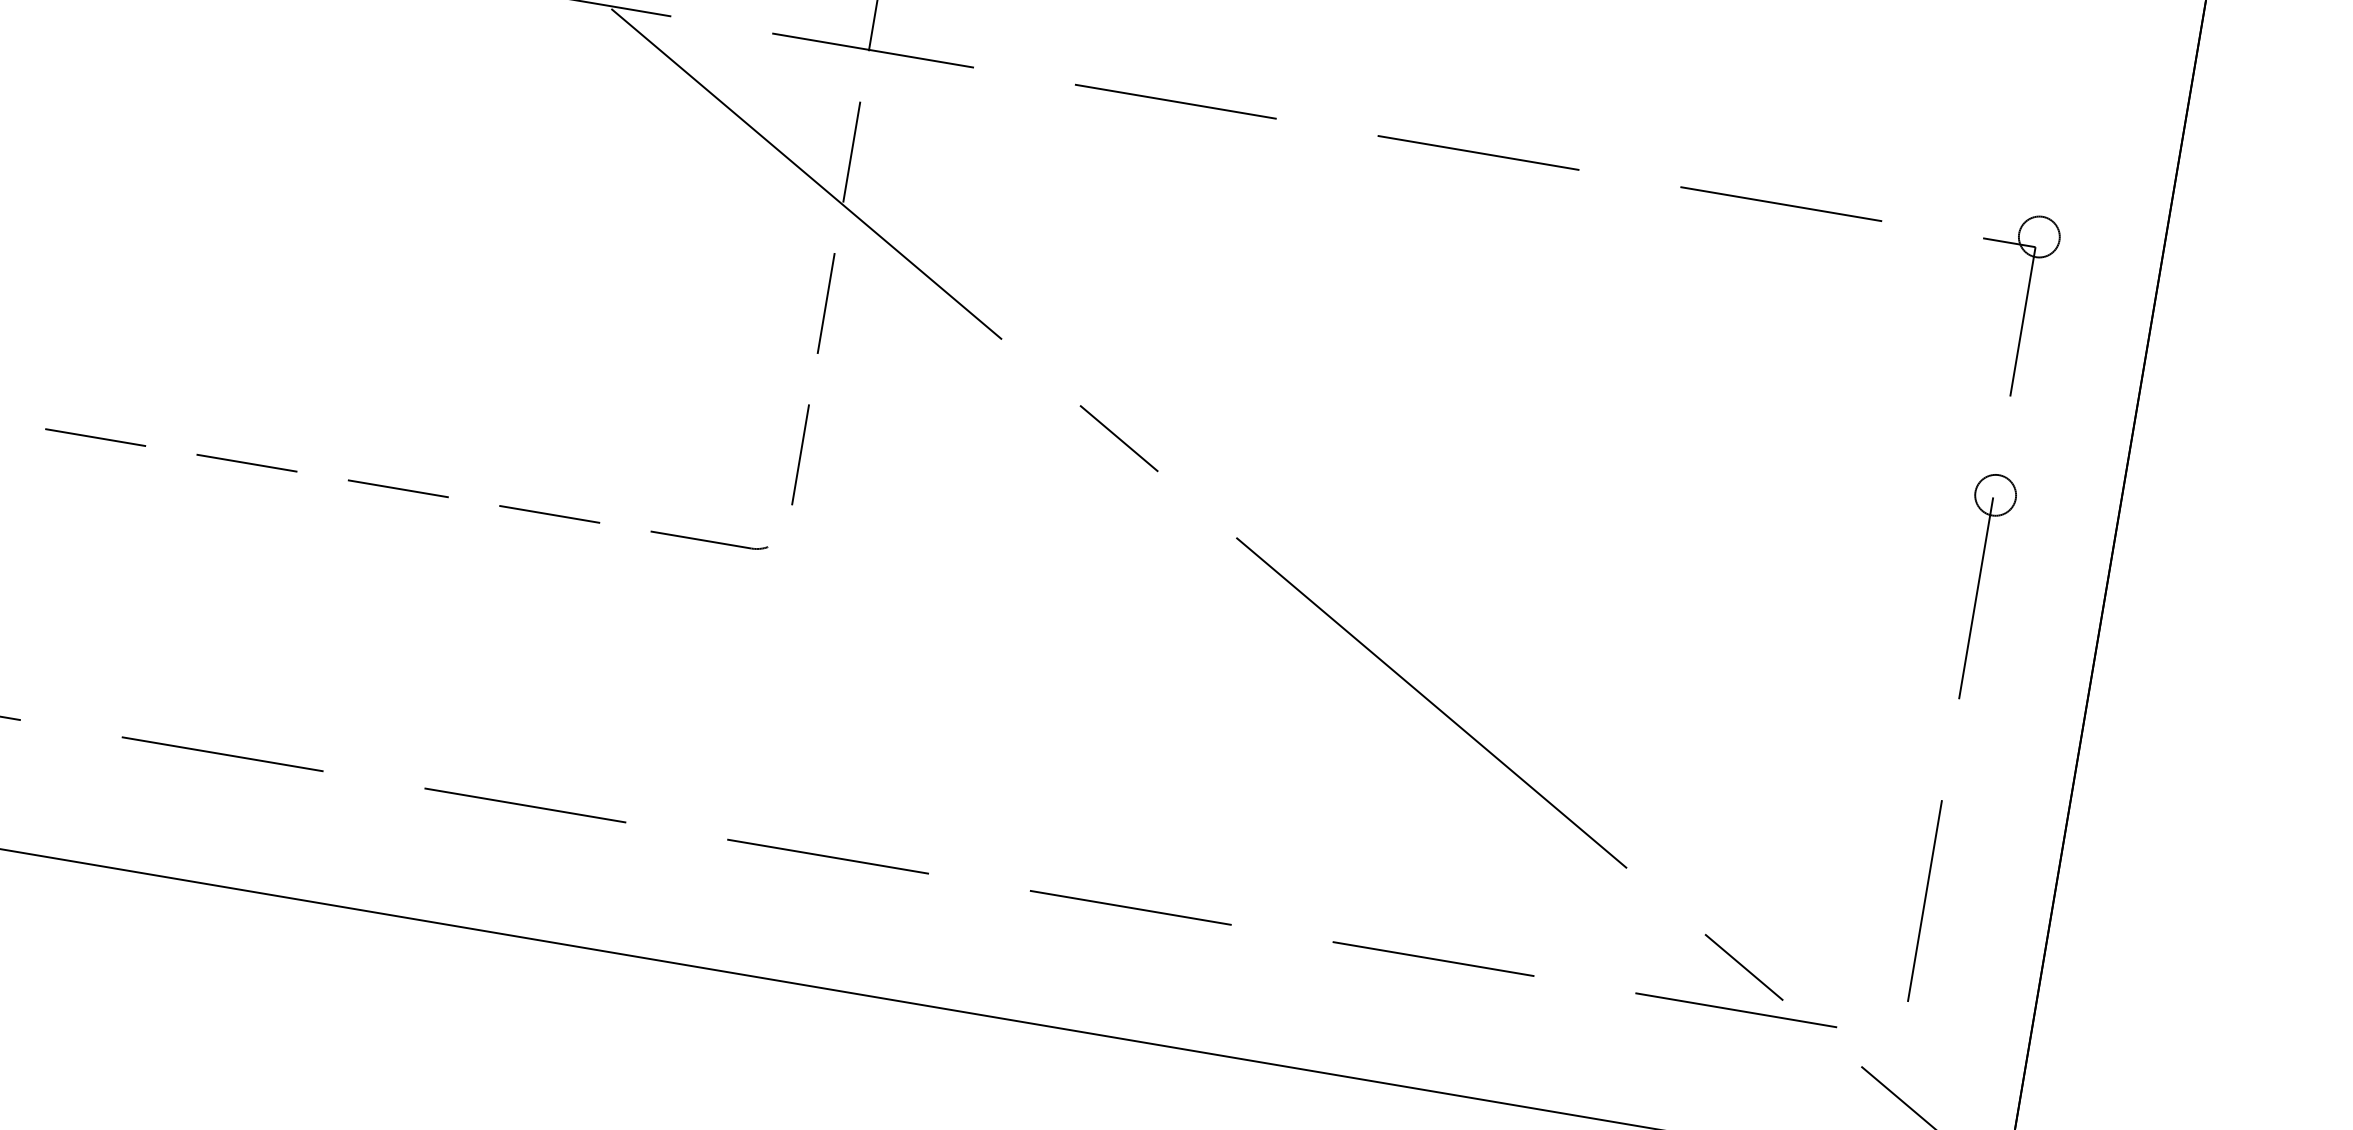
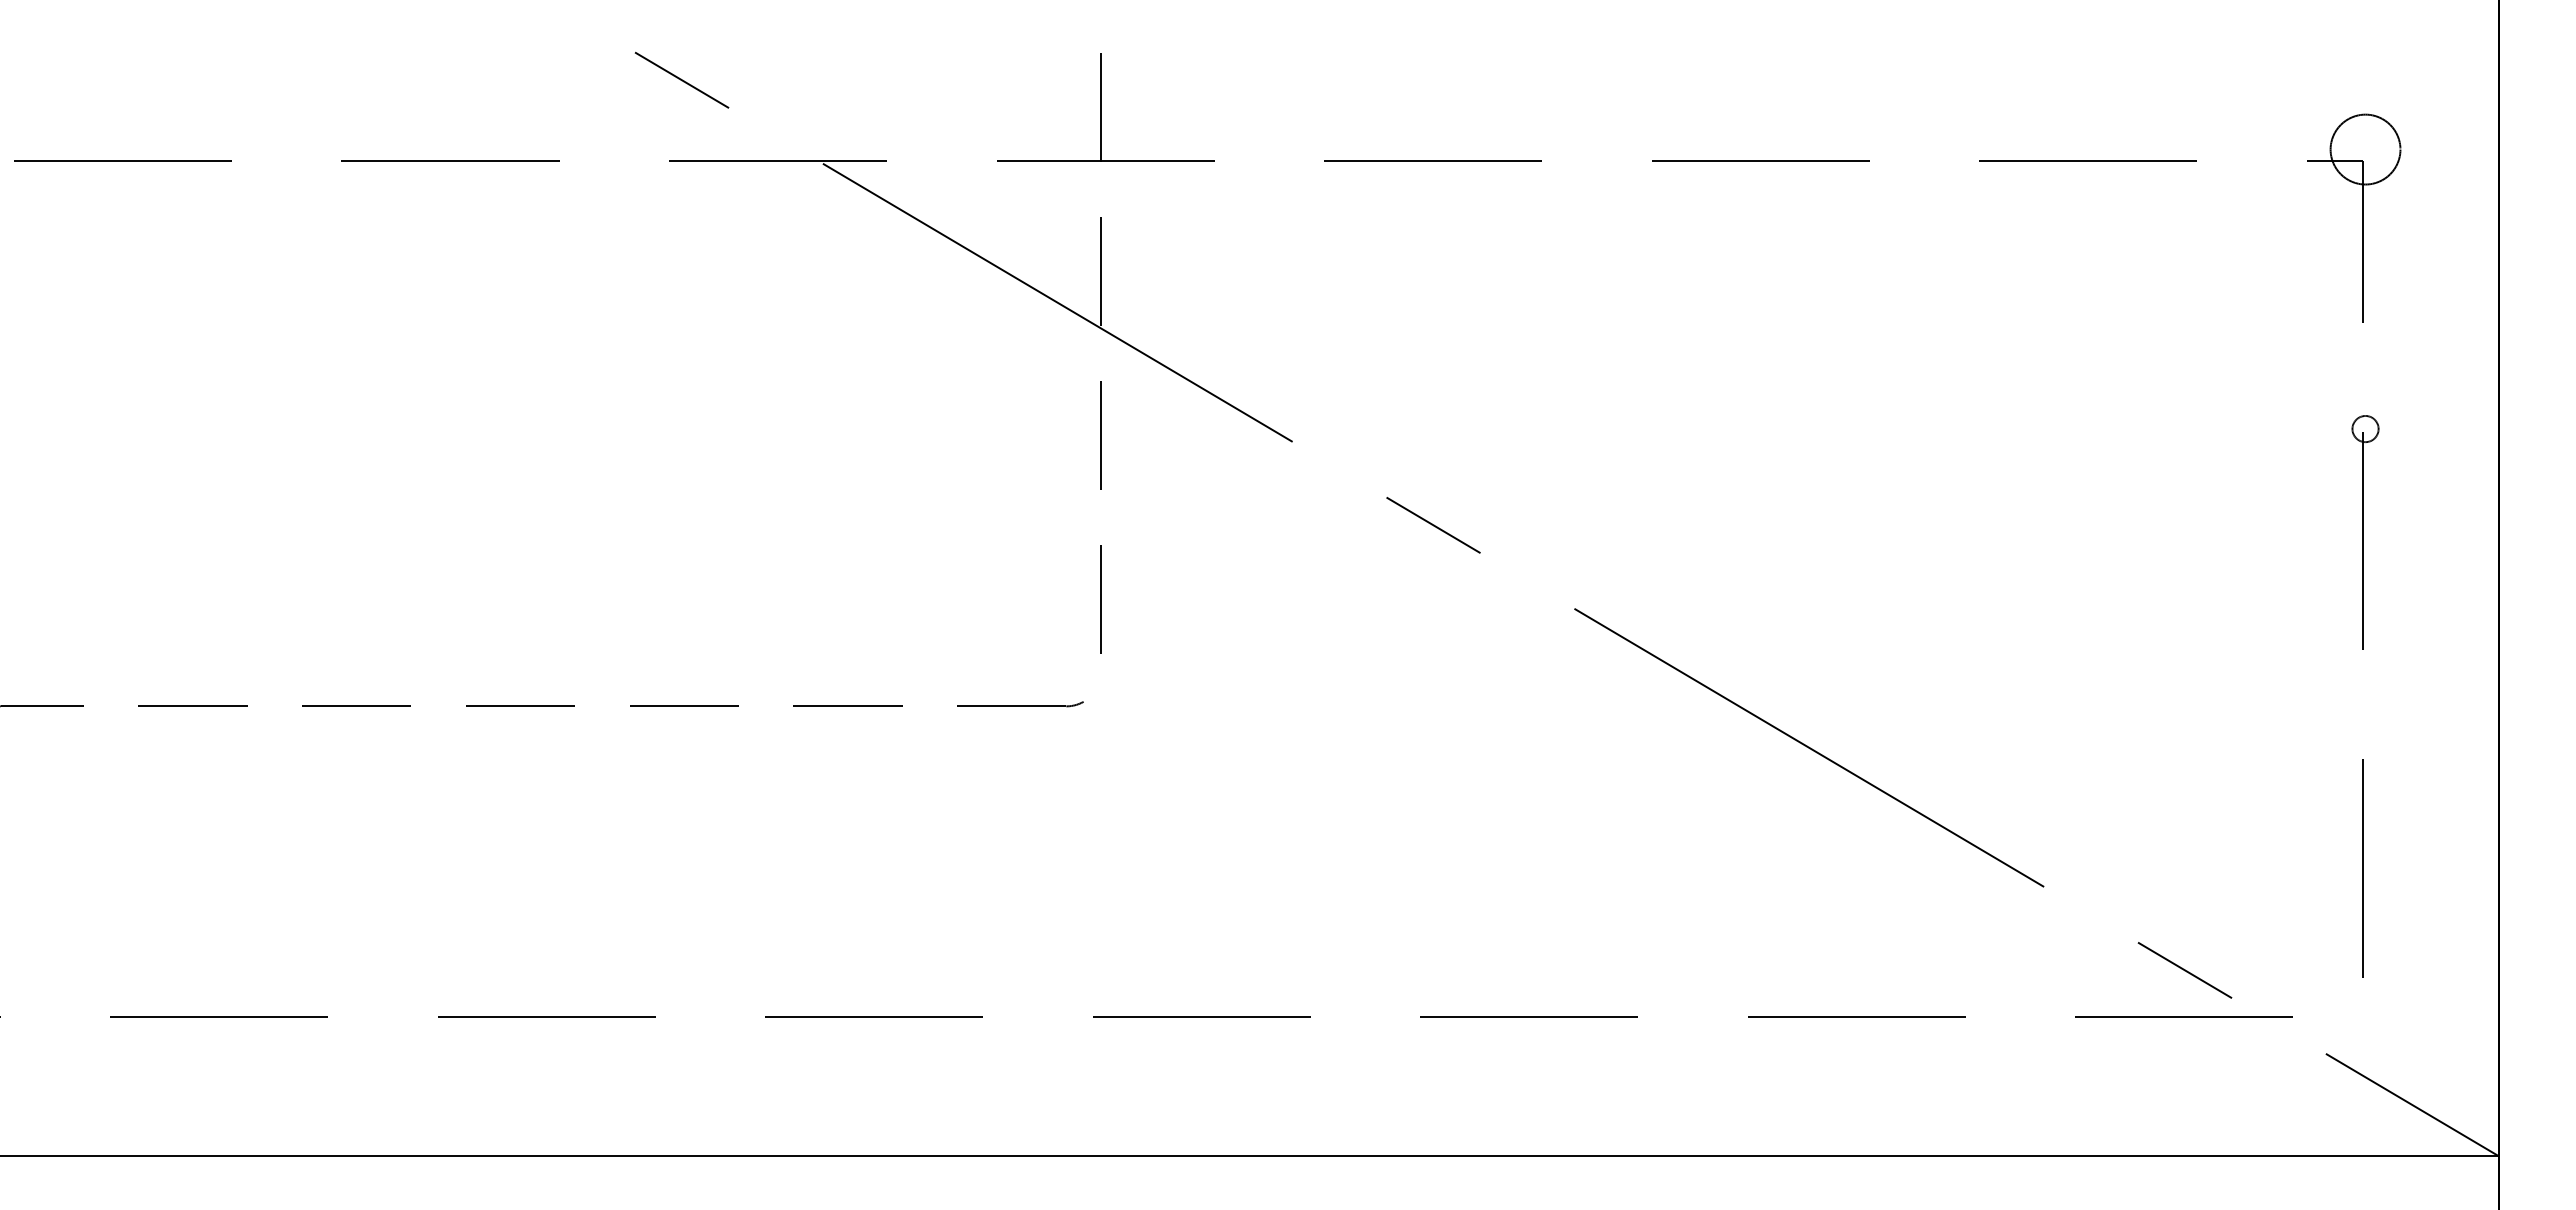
circle: (2039, 236) -> (2365, 149), size x1.6
circle: (1995, 494) -> (2365, 428), size x0.6

